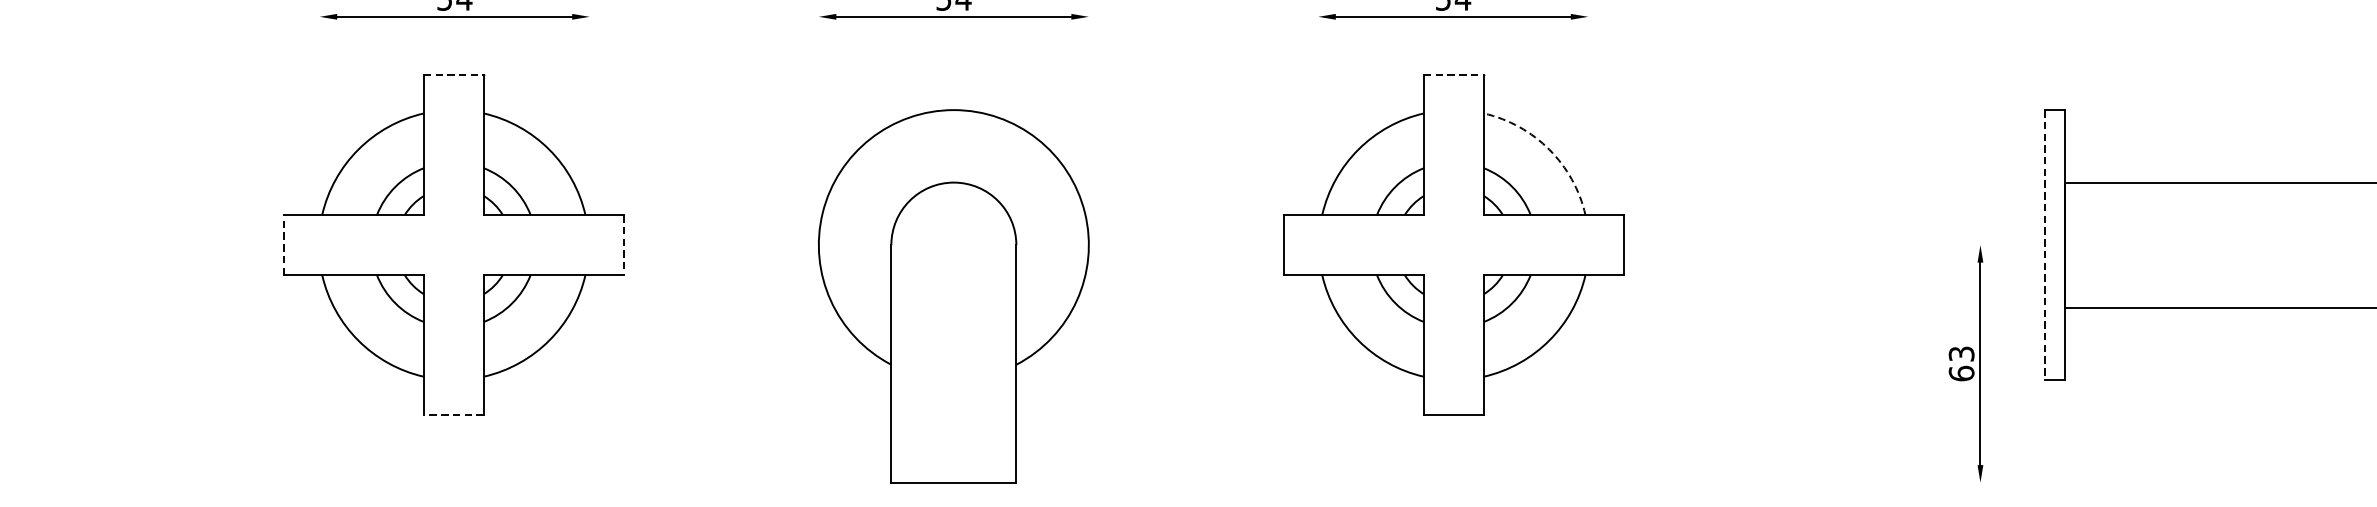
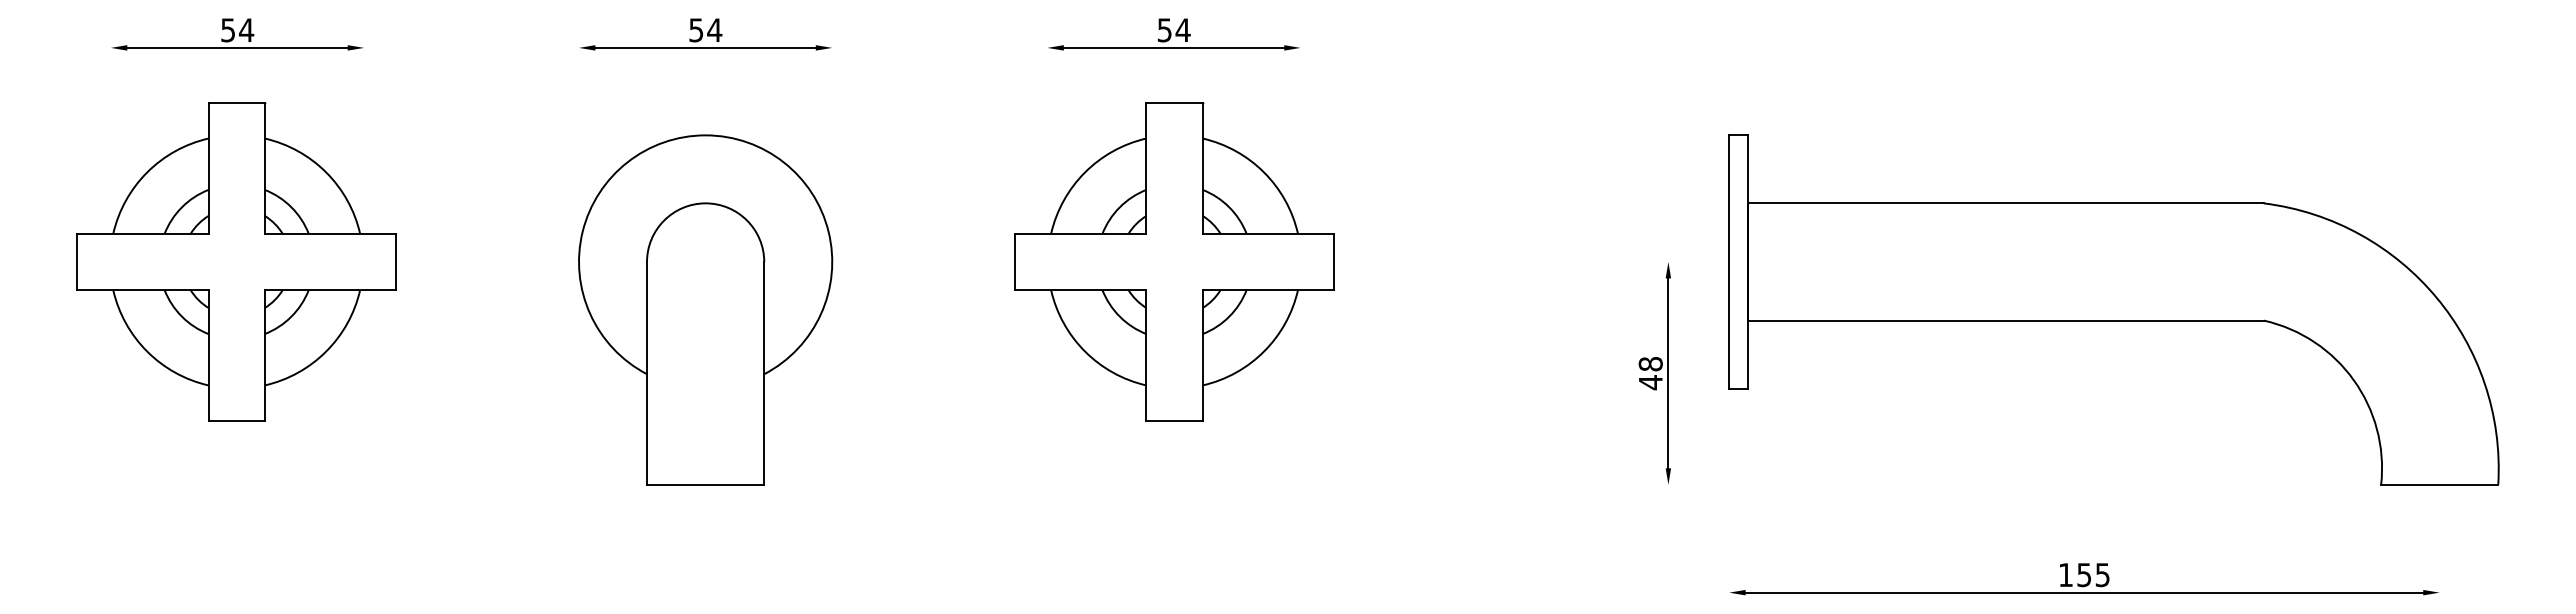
line: (454, 75) -> (237, 102), dashed -> solid
line: (1454, 75) -> (1175, 102), dashed -> solid
arc: (1549, 149) -> (1264, 172), dashed -> solid
line: (284, 244) -> (77, 261), dashed -> solid
line: (2045, 244) -> (1729, 261), dashed -> solid
line: (624, 245) -> (396, 262), dashed -> solid
text: (1961, 364) -> (1650, 373), 63 -> 48
line: (453, 415) -> (236, 421), dashed -> solid

